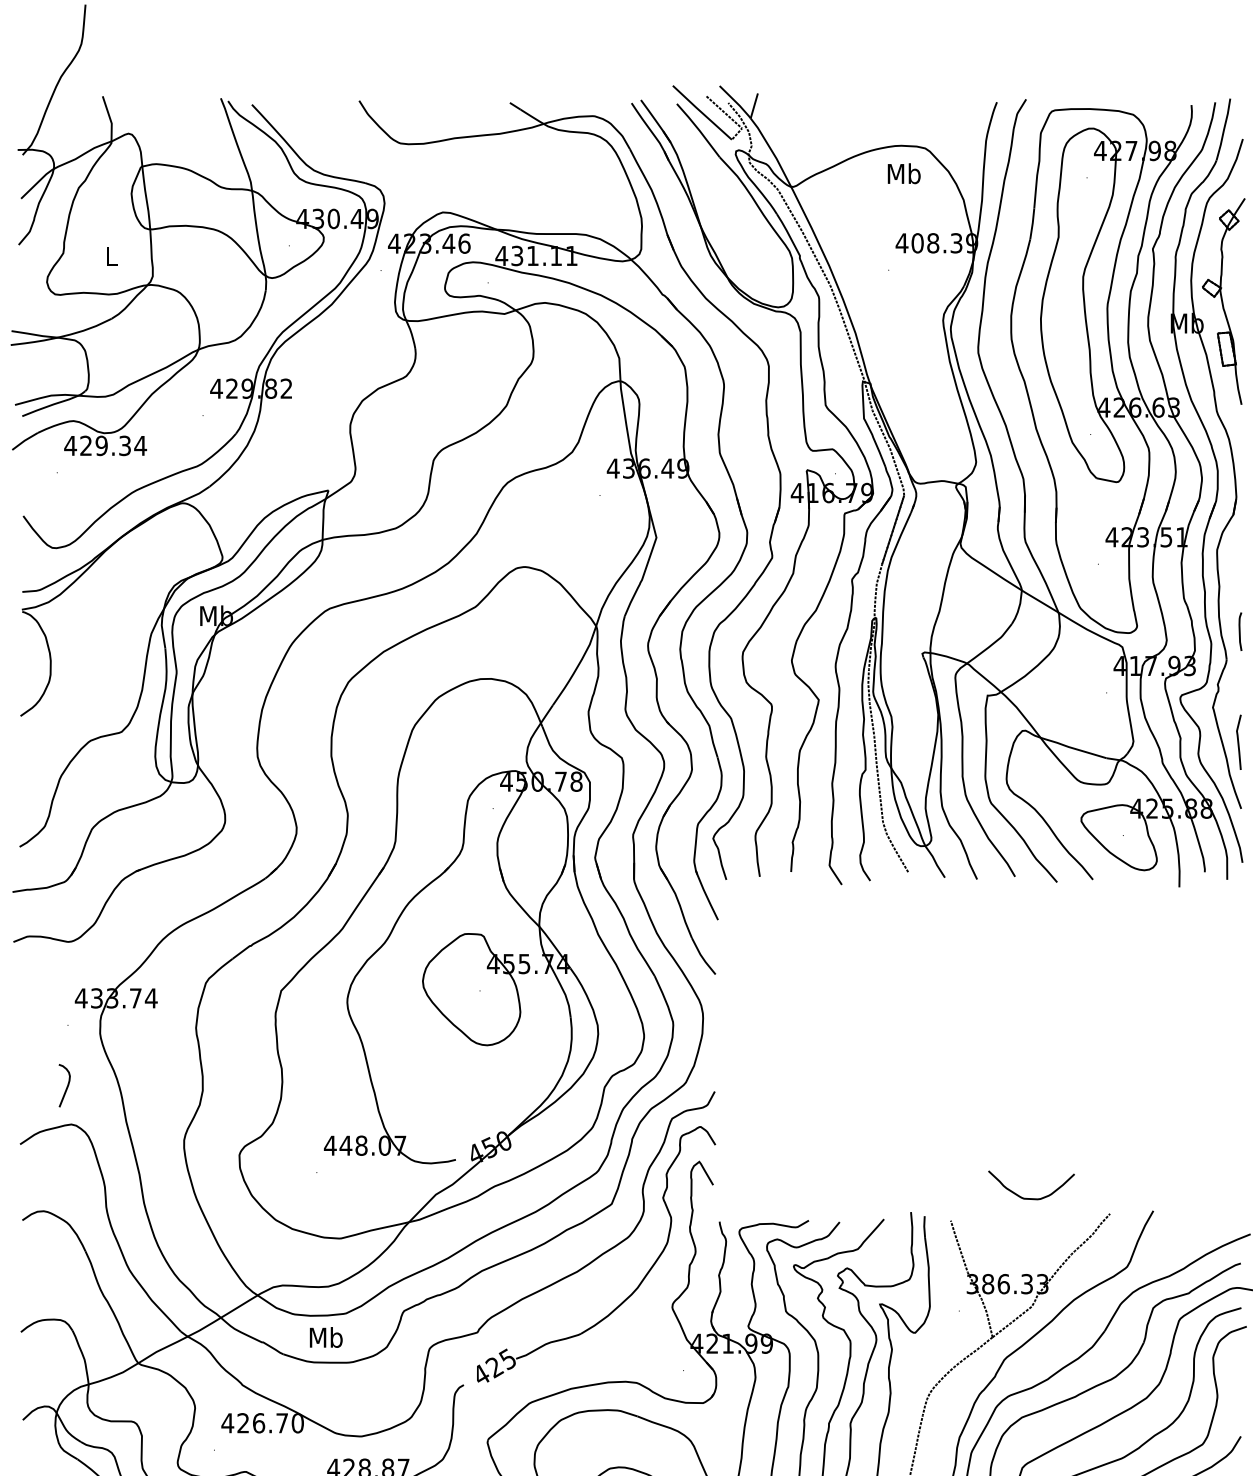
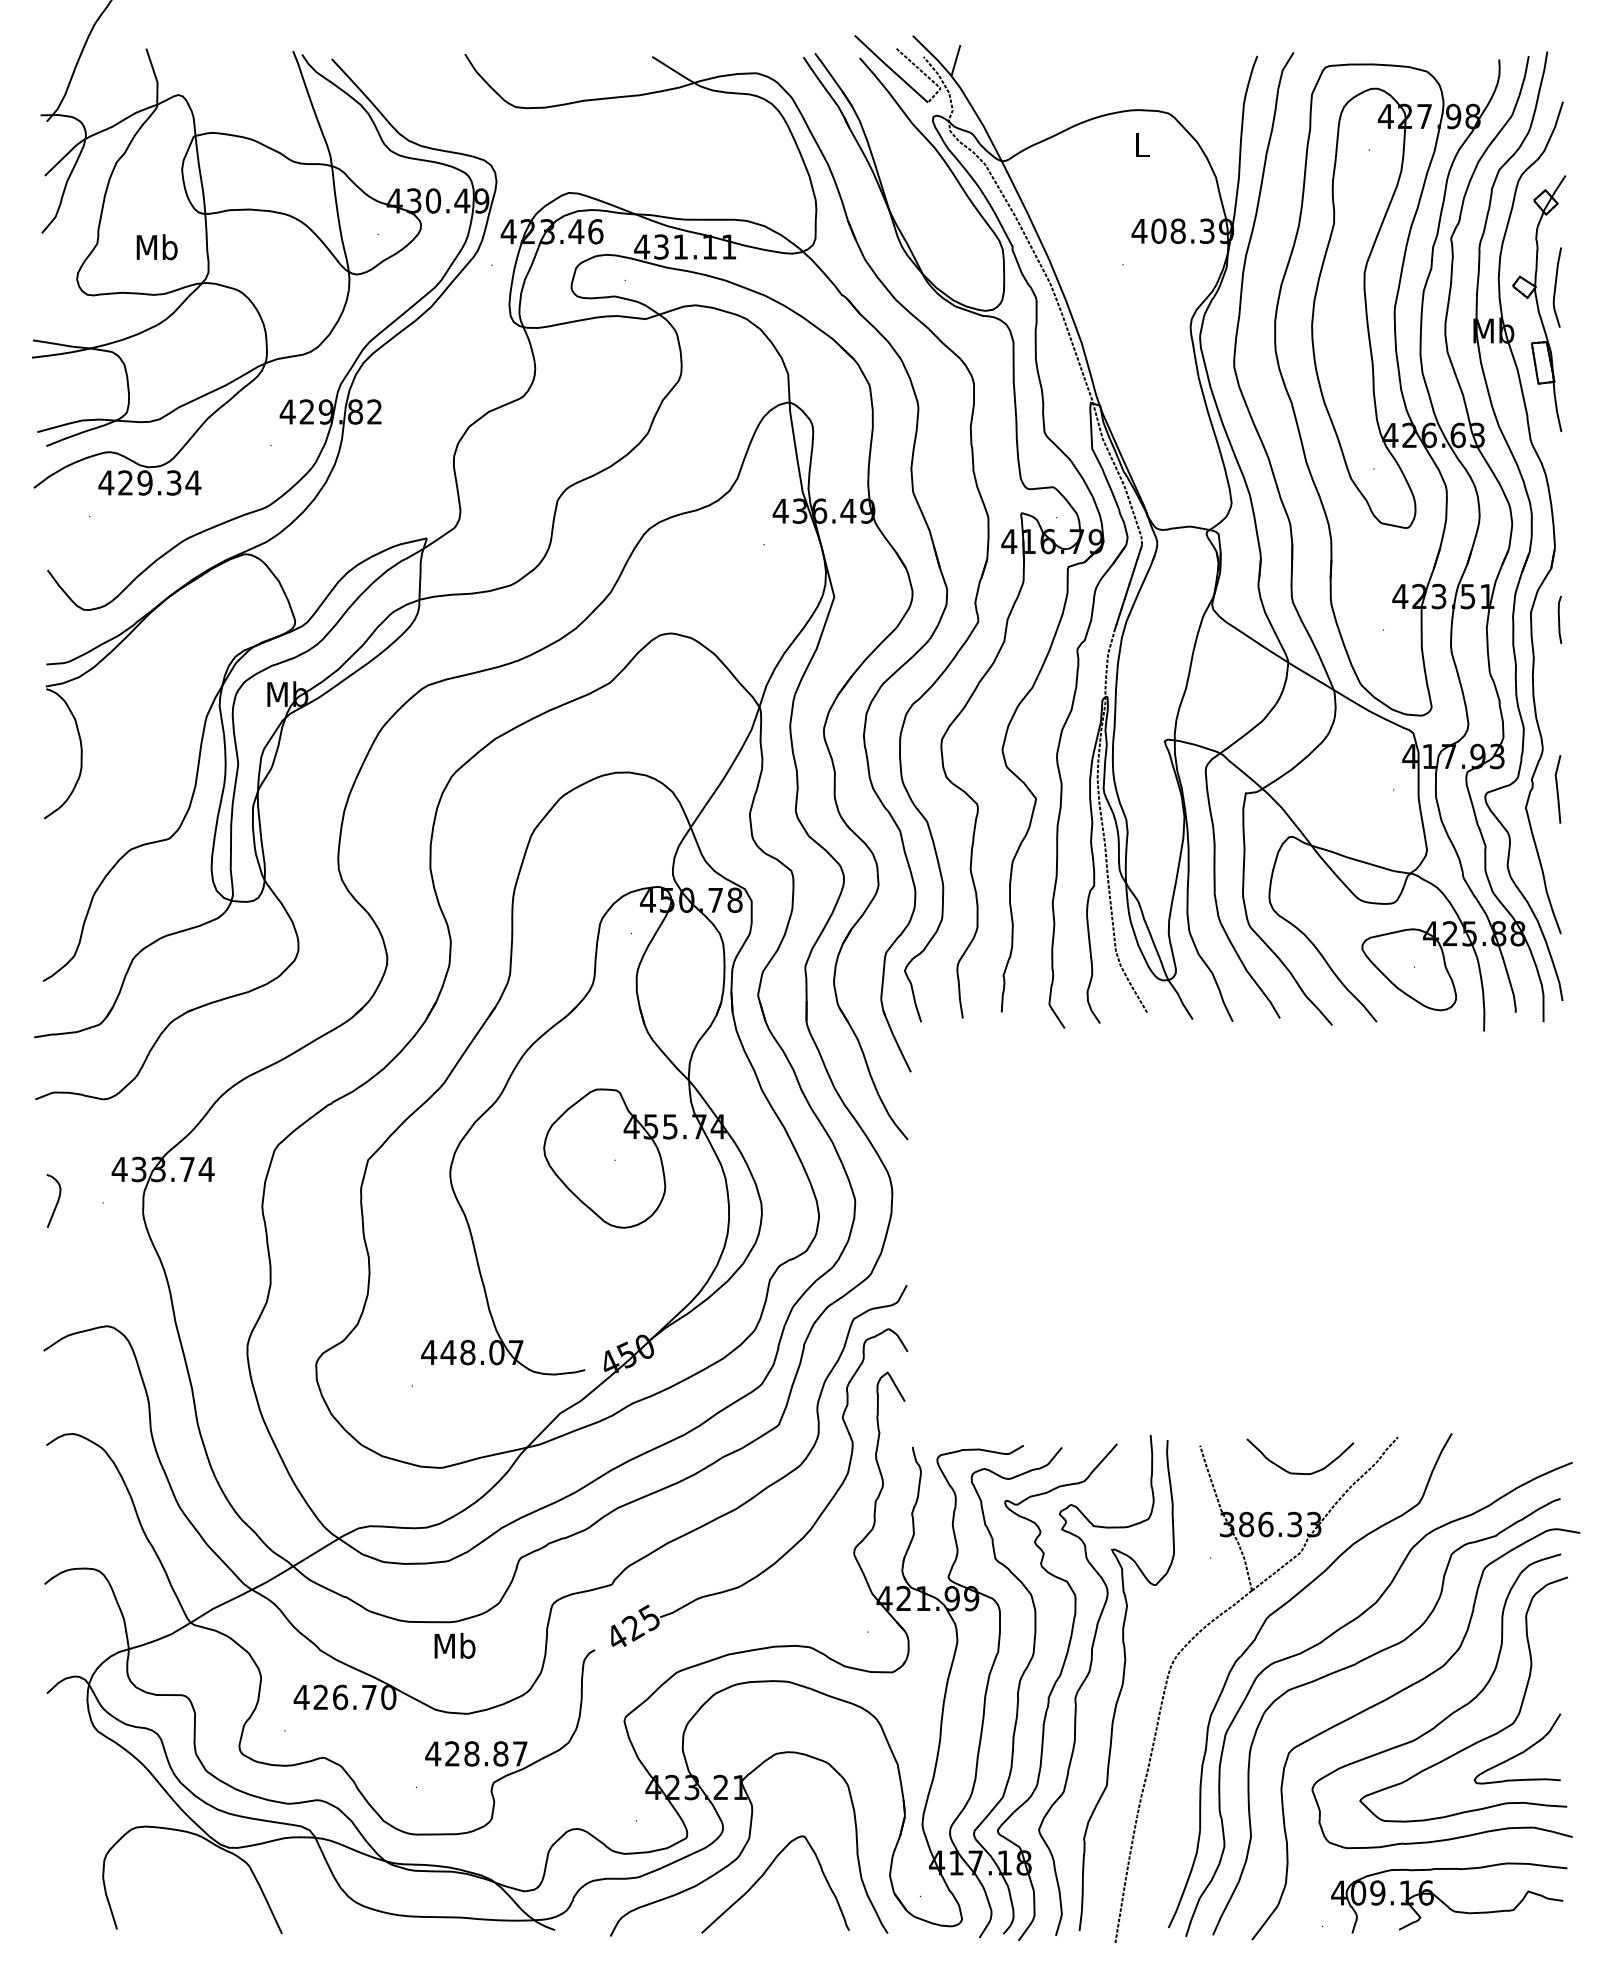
text: (903, 173) -> (1141, 144), Mb -> L
text: (110, 256) -> (156, 247), L -> Mb
curve: (1237, 288) -> (1556, 287), added
curve: (1240, 631) -> (1559, 619), moved
line: (1238, 742) -> (1557, 789), moved
curve: (66, 1086) -> (56, 1202), moved
curve: (1030, 1197) -> (1299, 1472), moved
text: (325, 1337) -> (454, 1645), moved

